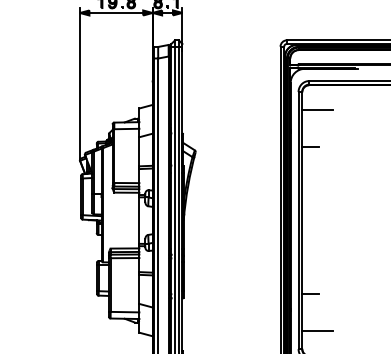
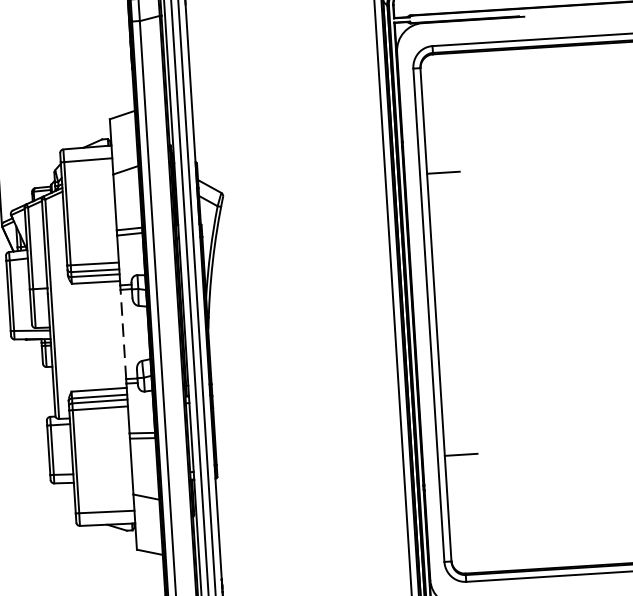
line: (317, 110) -> (451, 101), removed
line: (139, 220) -> (123, 334), solid -> dashed
line: (317, 330) -> (478, 523), removed

